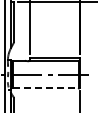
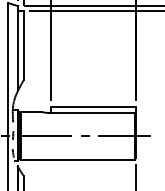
line: (46, 88) -> (78, 159), dashed -> solid

